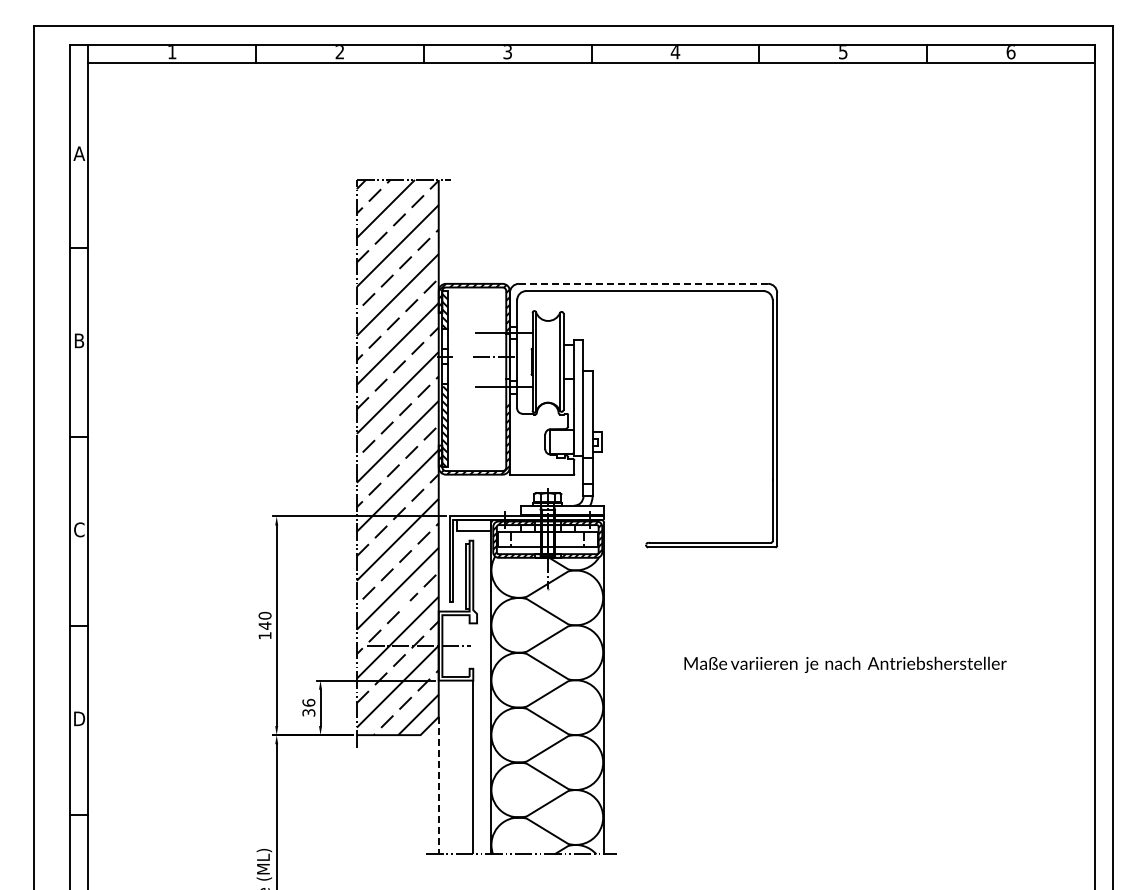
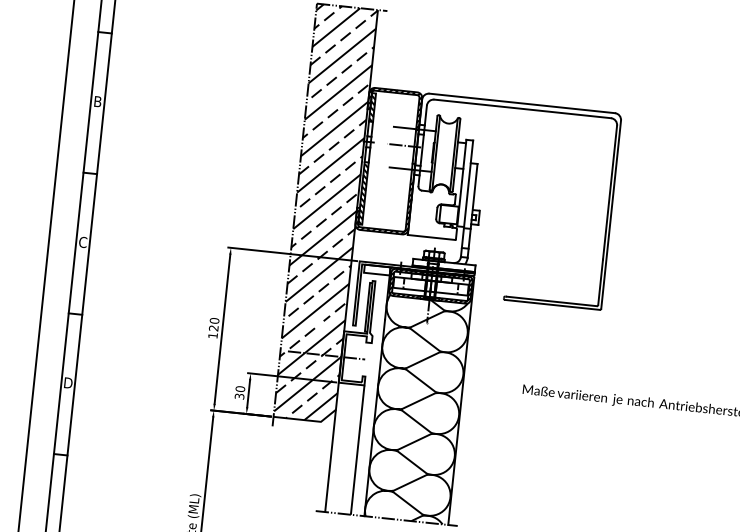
line: (643, 283) -> (522, 103), dashed -> solid
text: (264, 625) -> (213, 328), 140 -> 120
text: (308, 702) -> (240, 388), 36 -> 30
line: (438, 785) -> (330, 460), dashed -> solid

